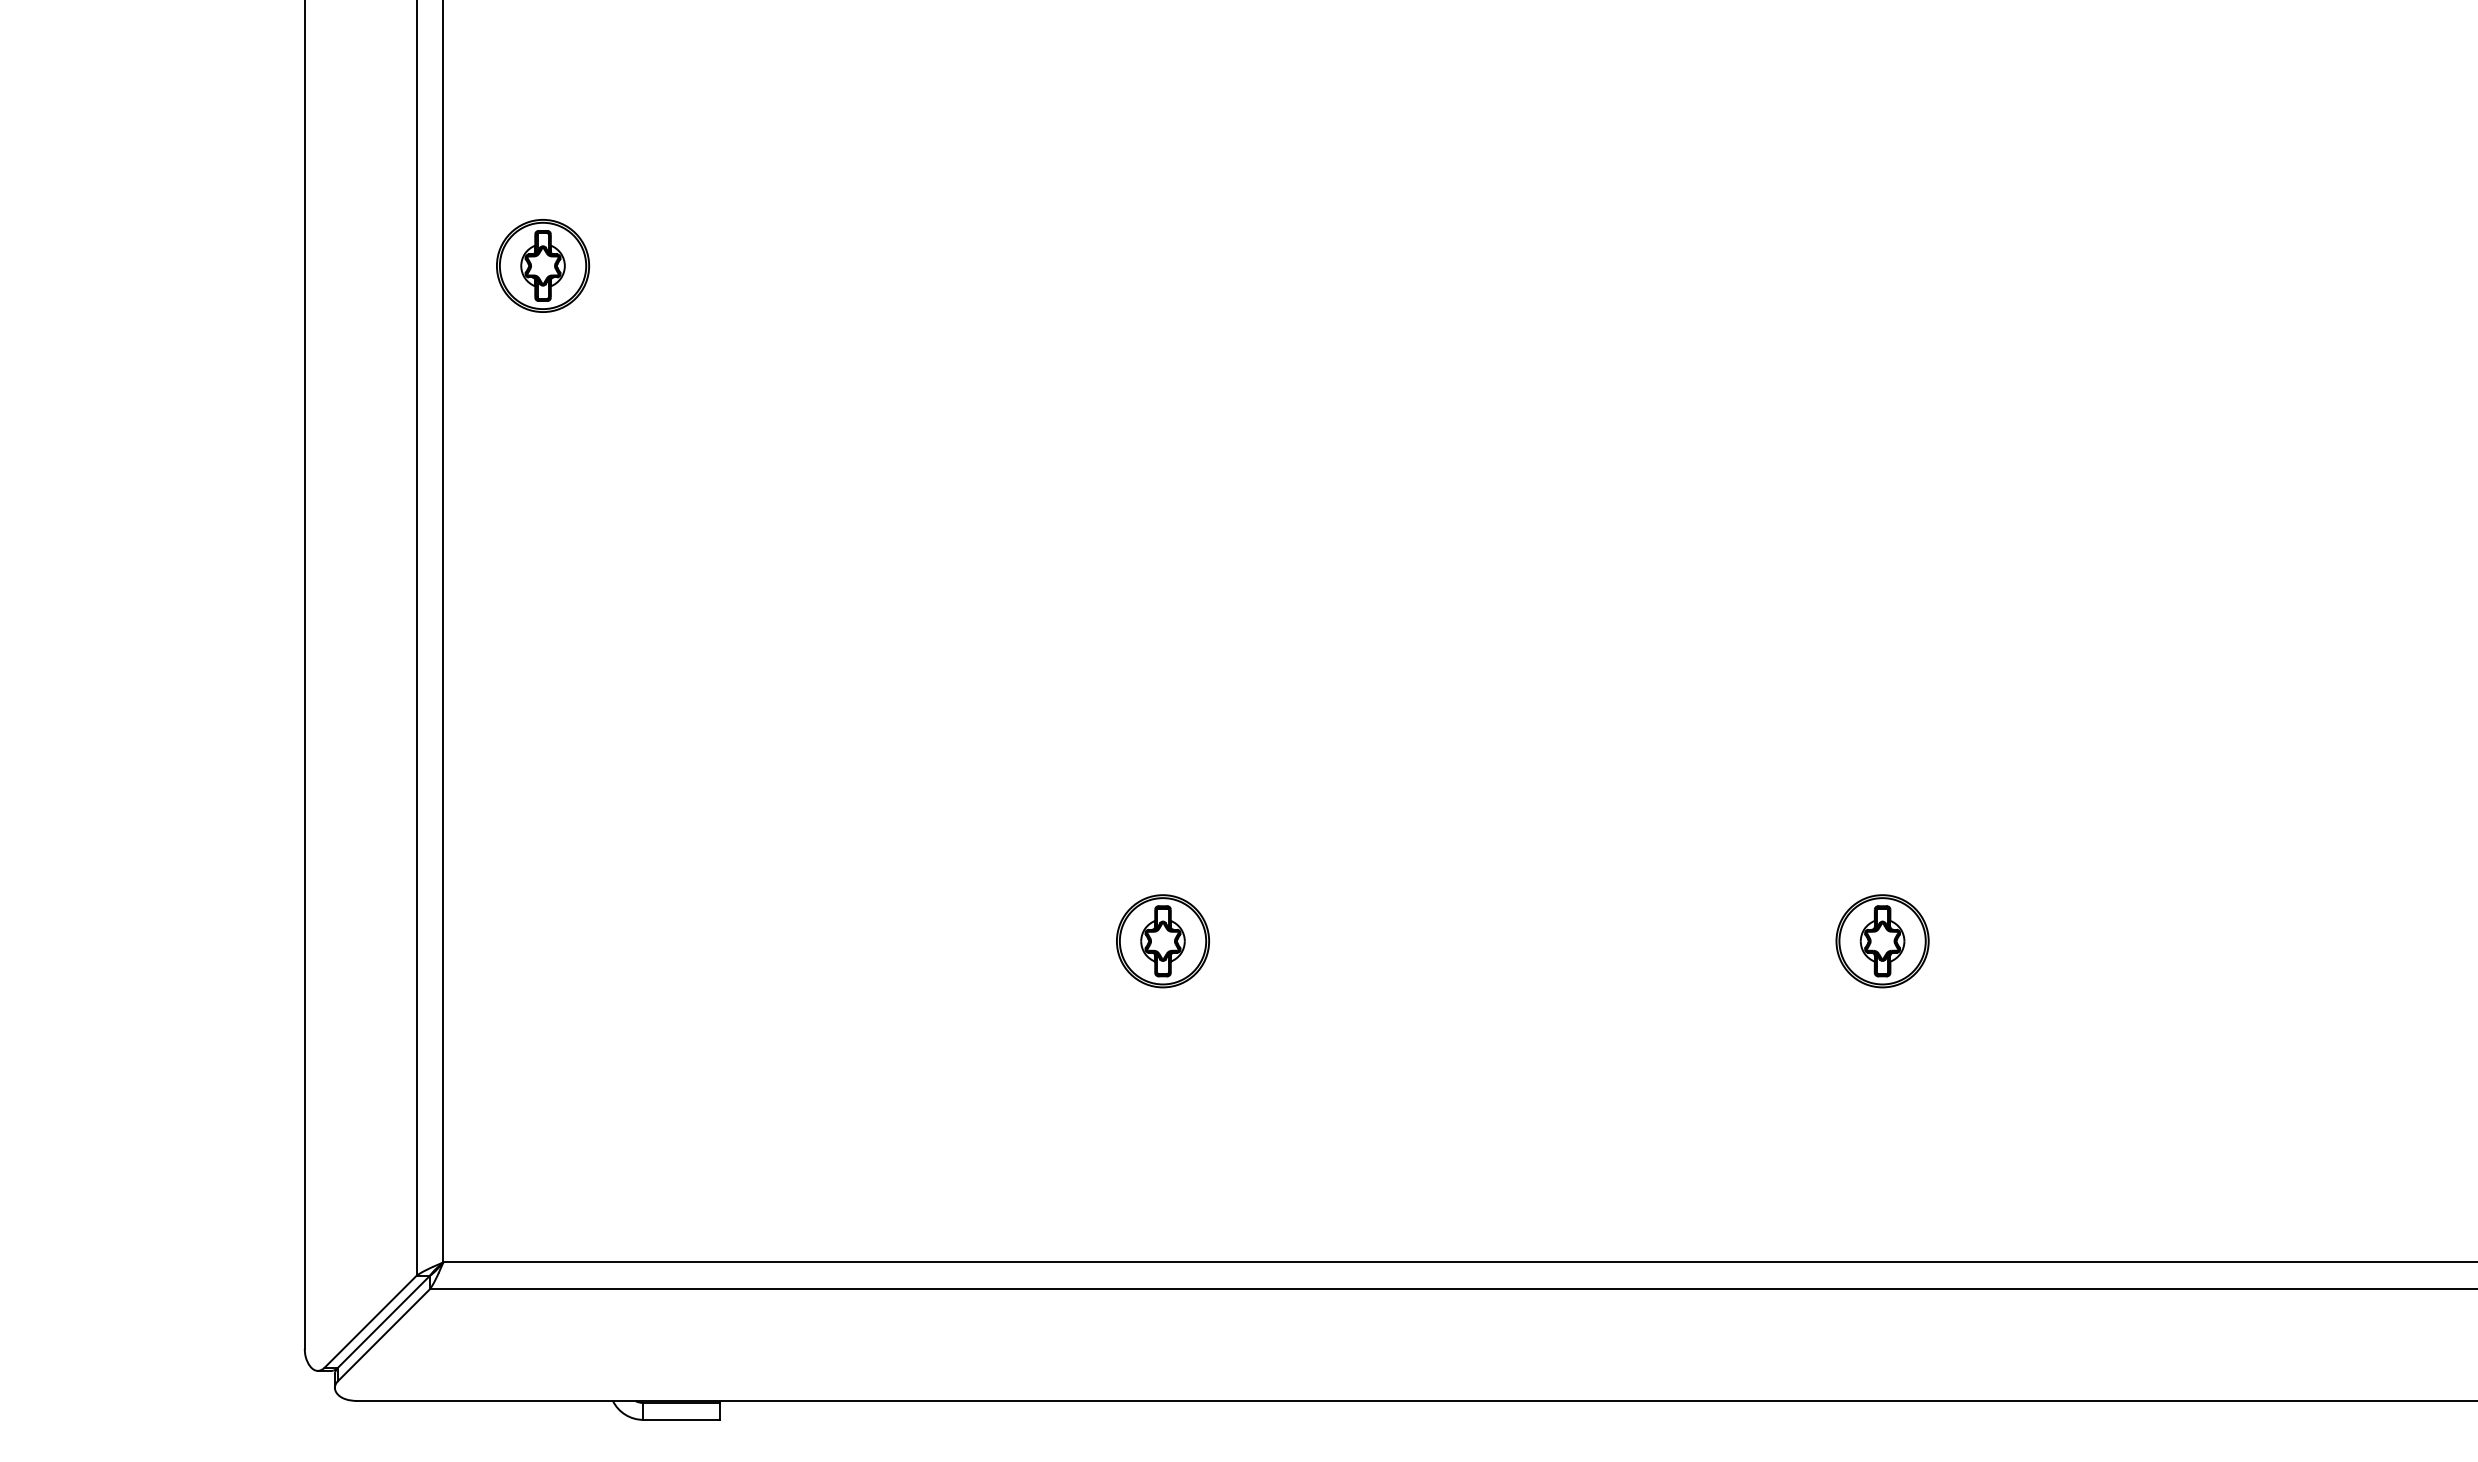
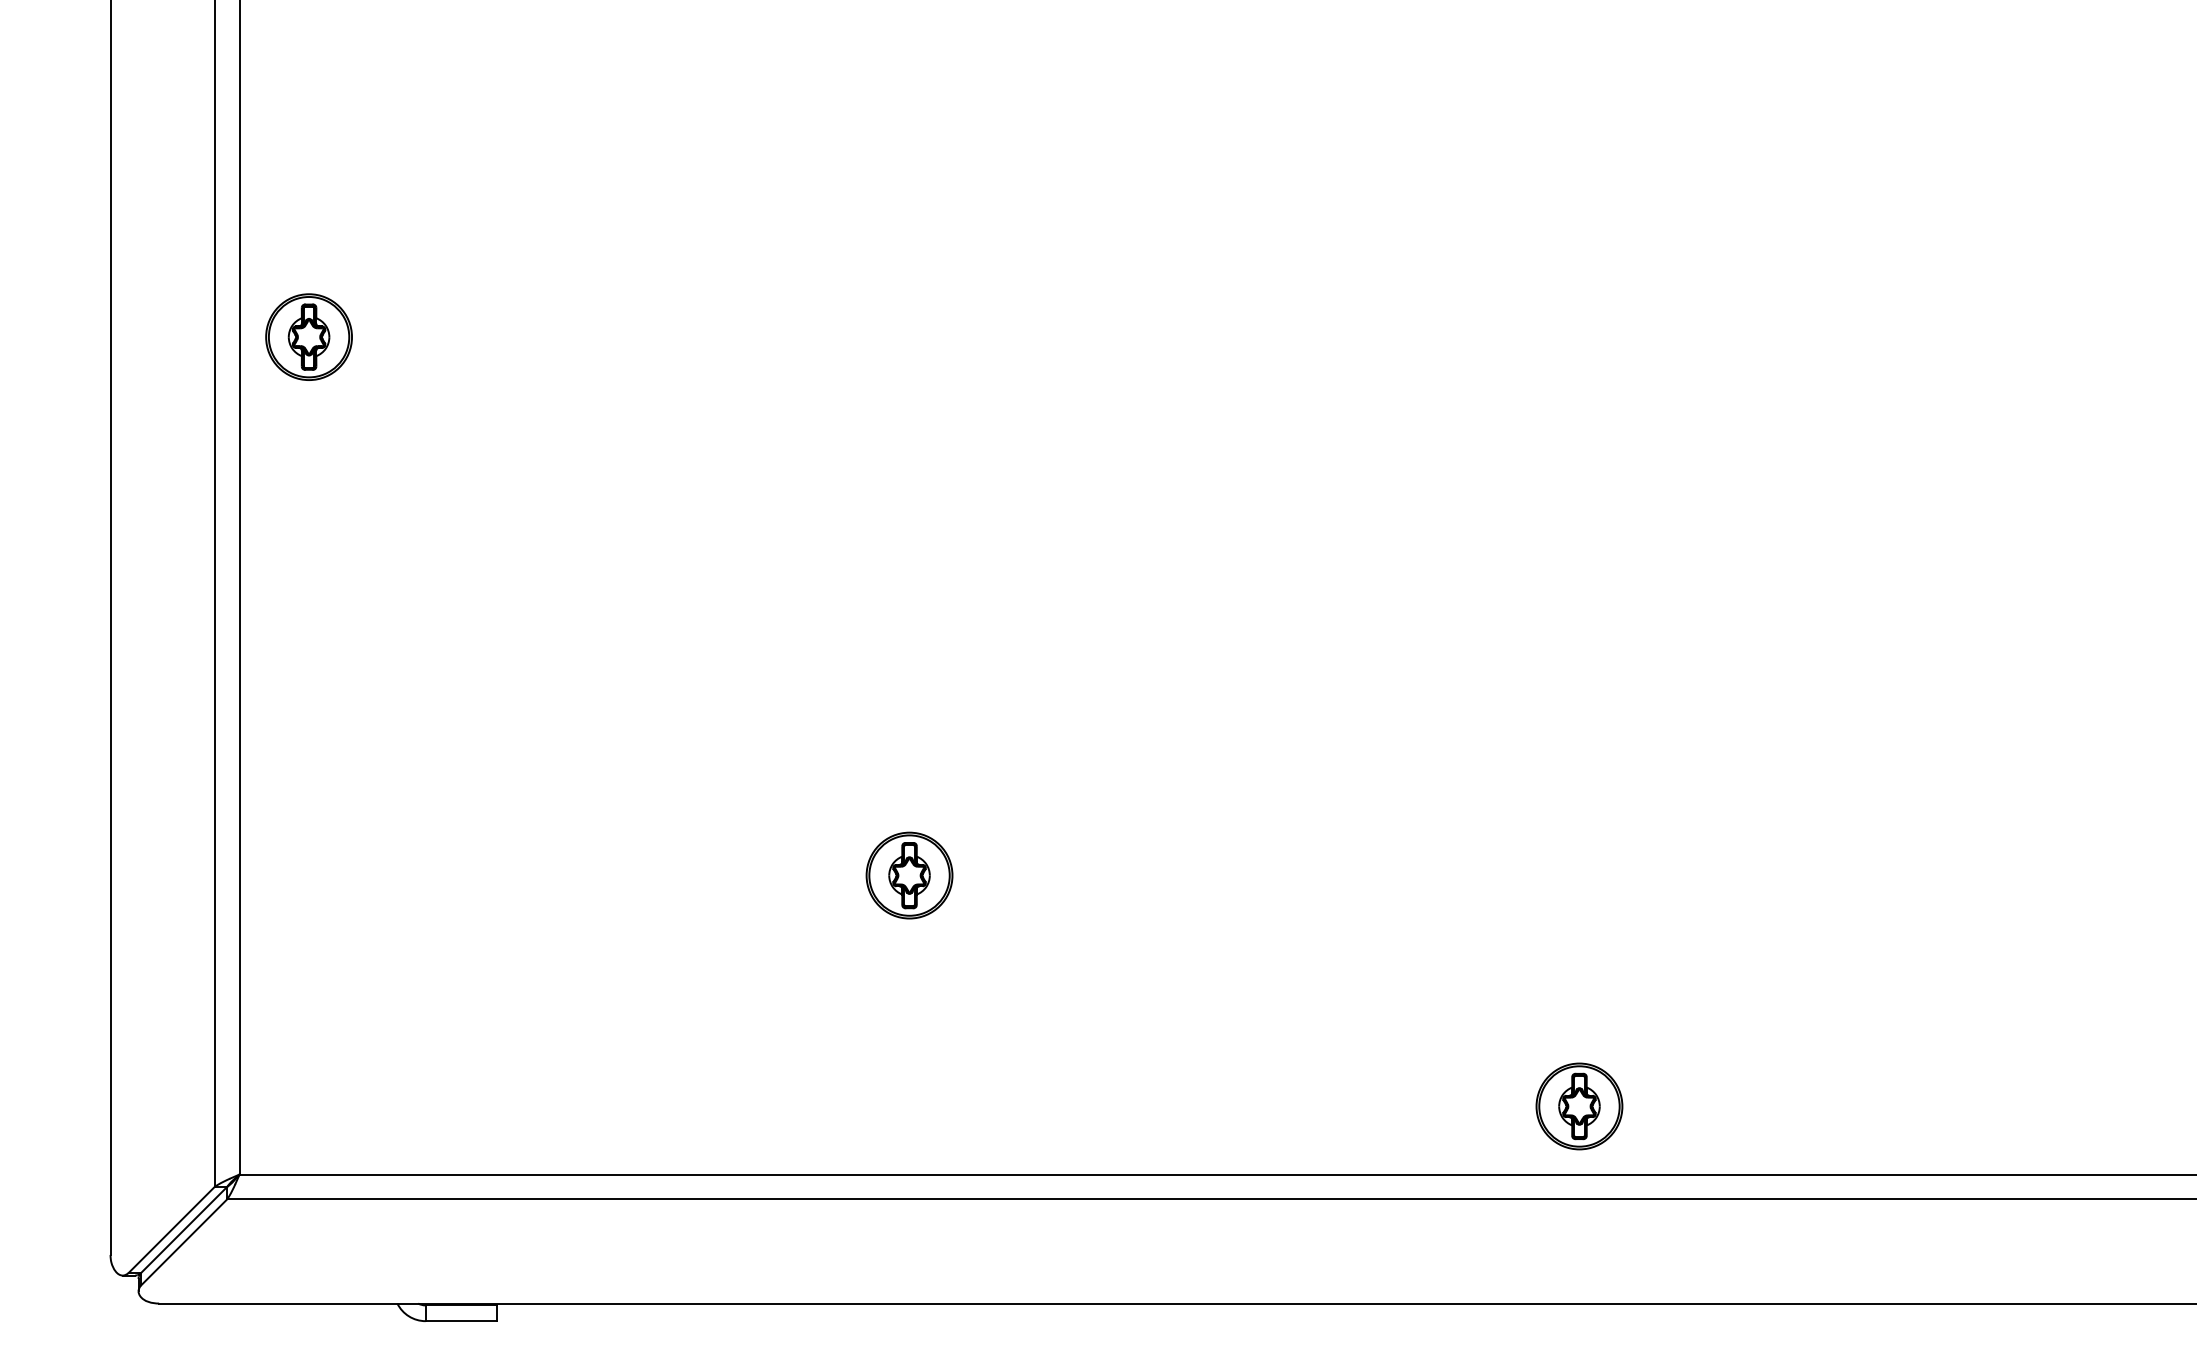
part: (543, 265) -> (309, 336), moved
part: (1882, 941) -> (1579, 1106), moved

